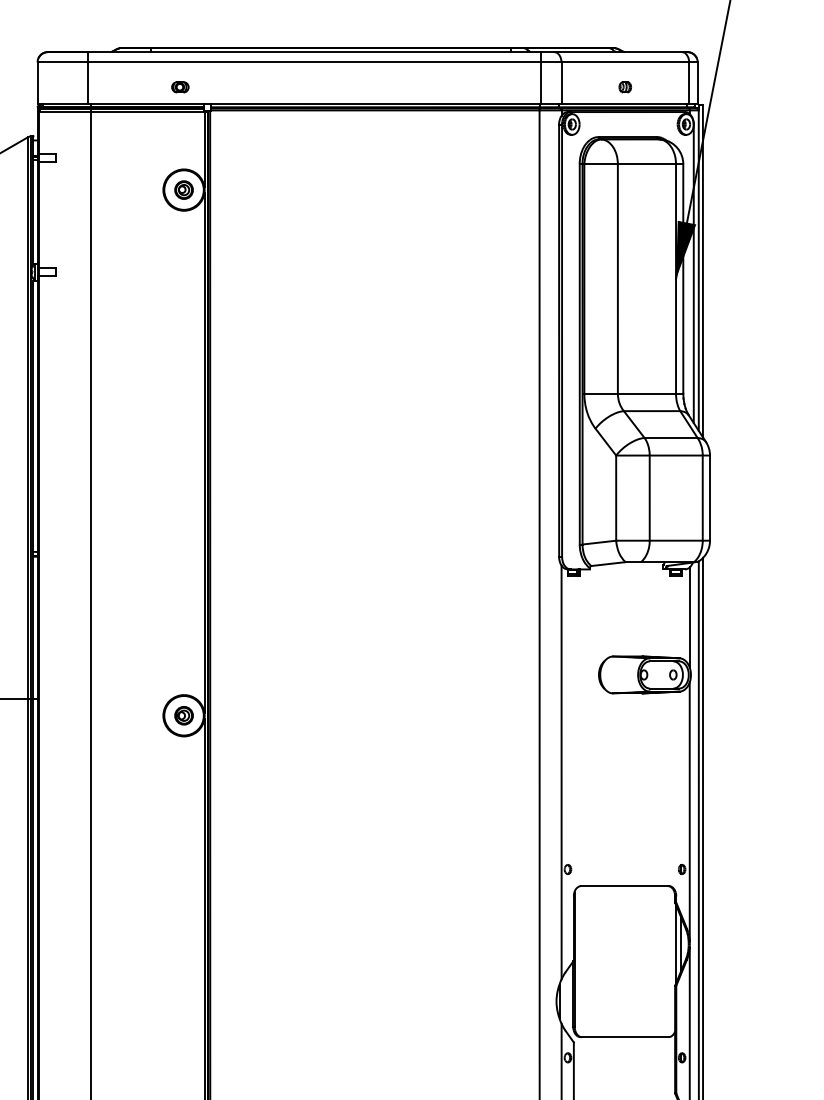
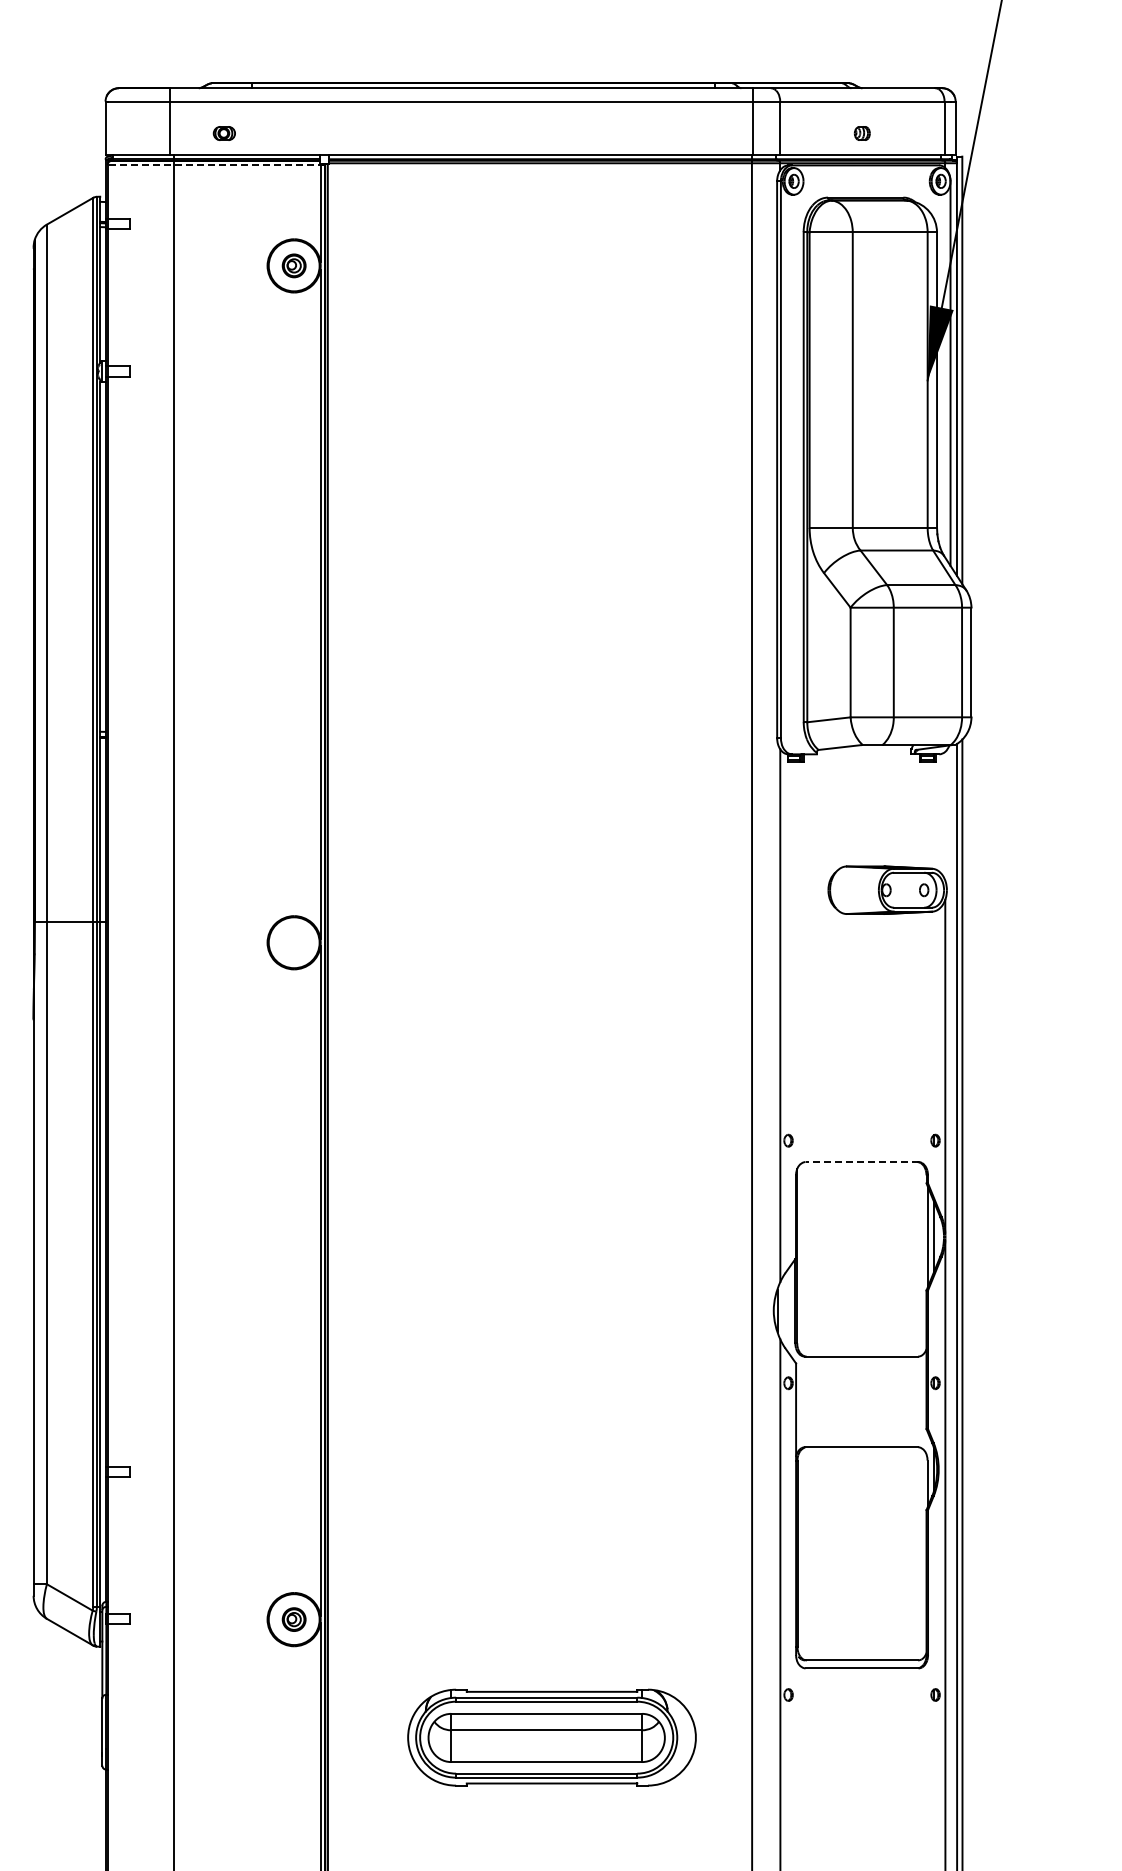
part: (179, 87) -> (223, 133), moved
line: (123, 112) -> (216, 165), solid -> dashed
line: (689, 616) -> (945, 815), removed
part: (183, 715) -> (293, 942), removed
line: (625, 886) -> (862, 1162), solid -> dashed

